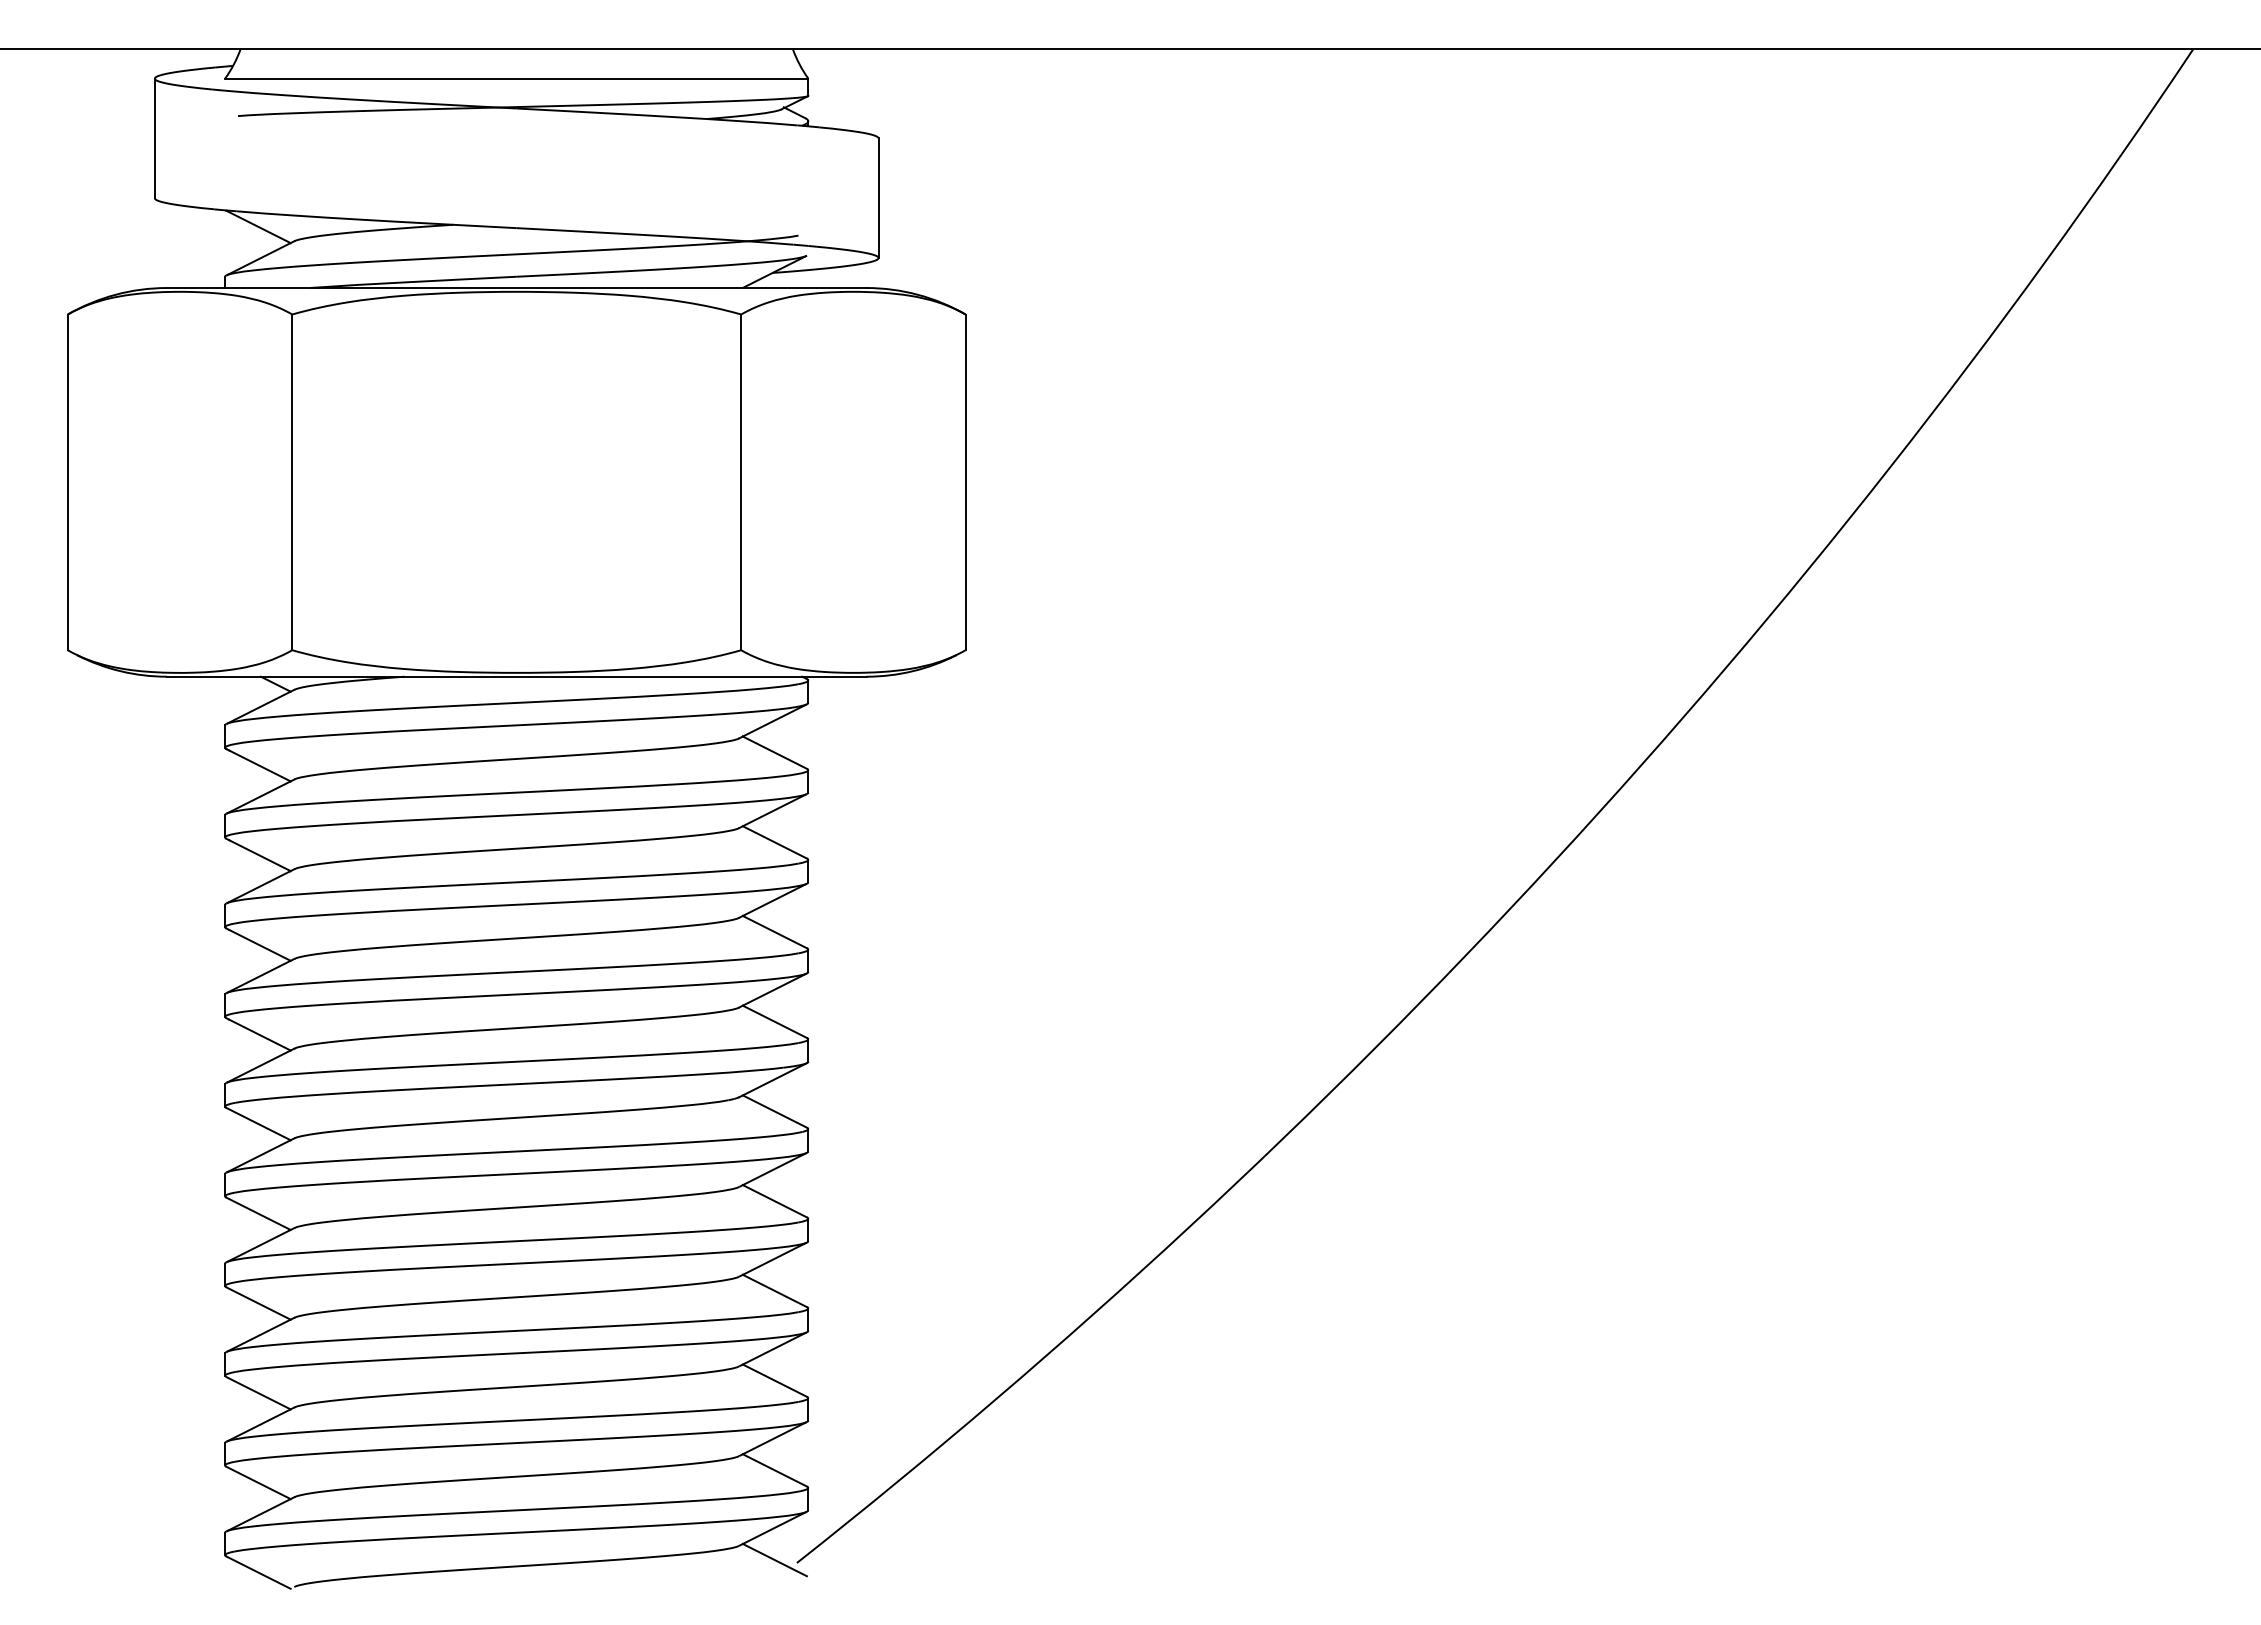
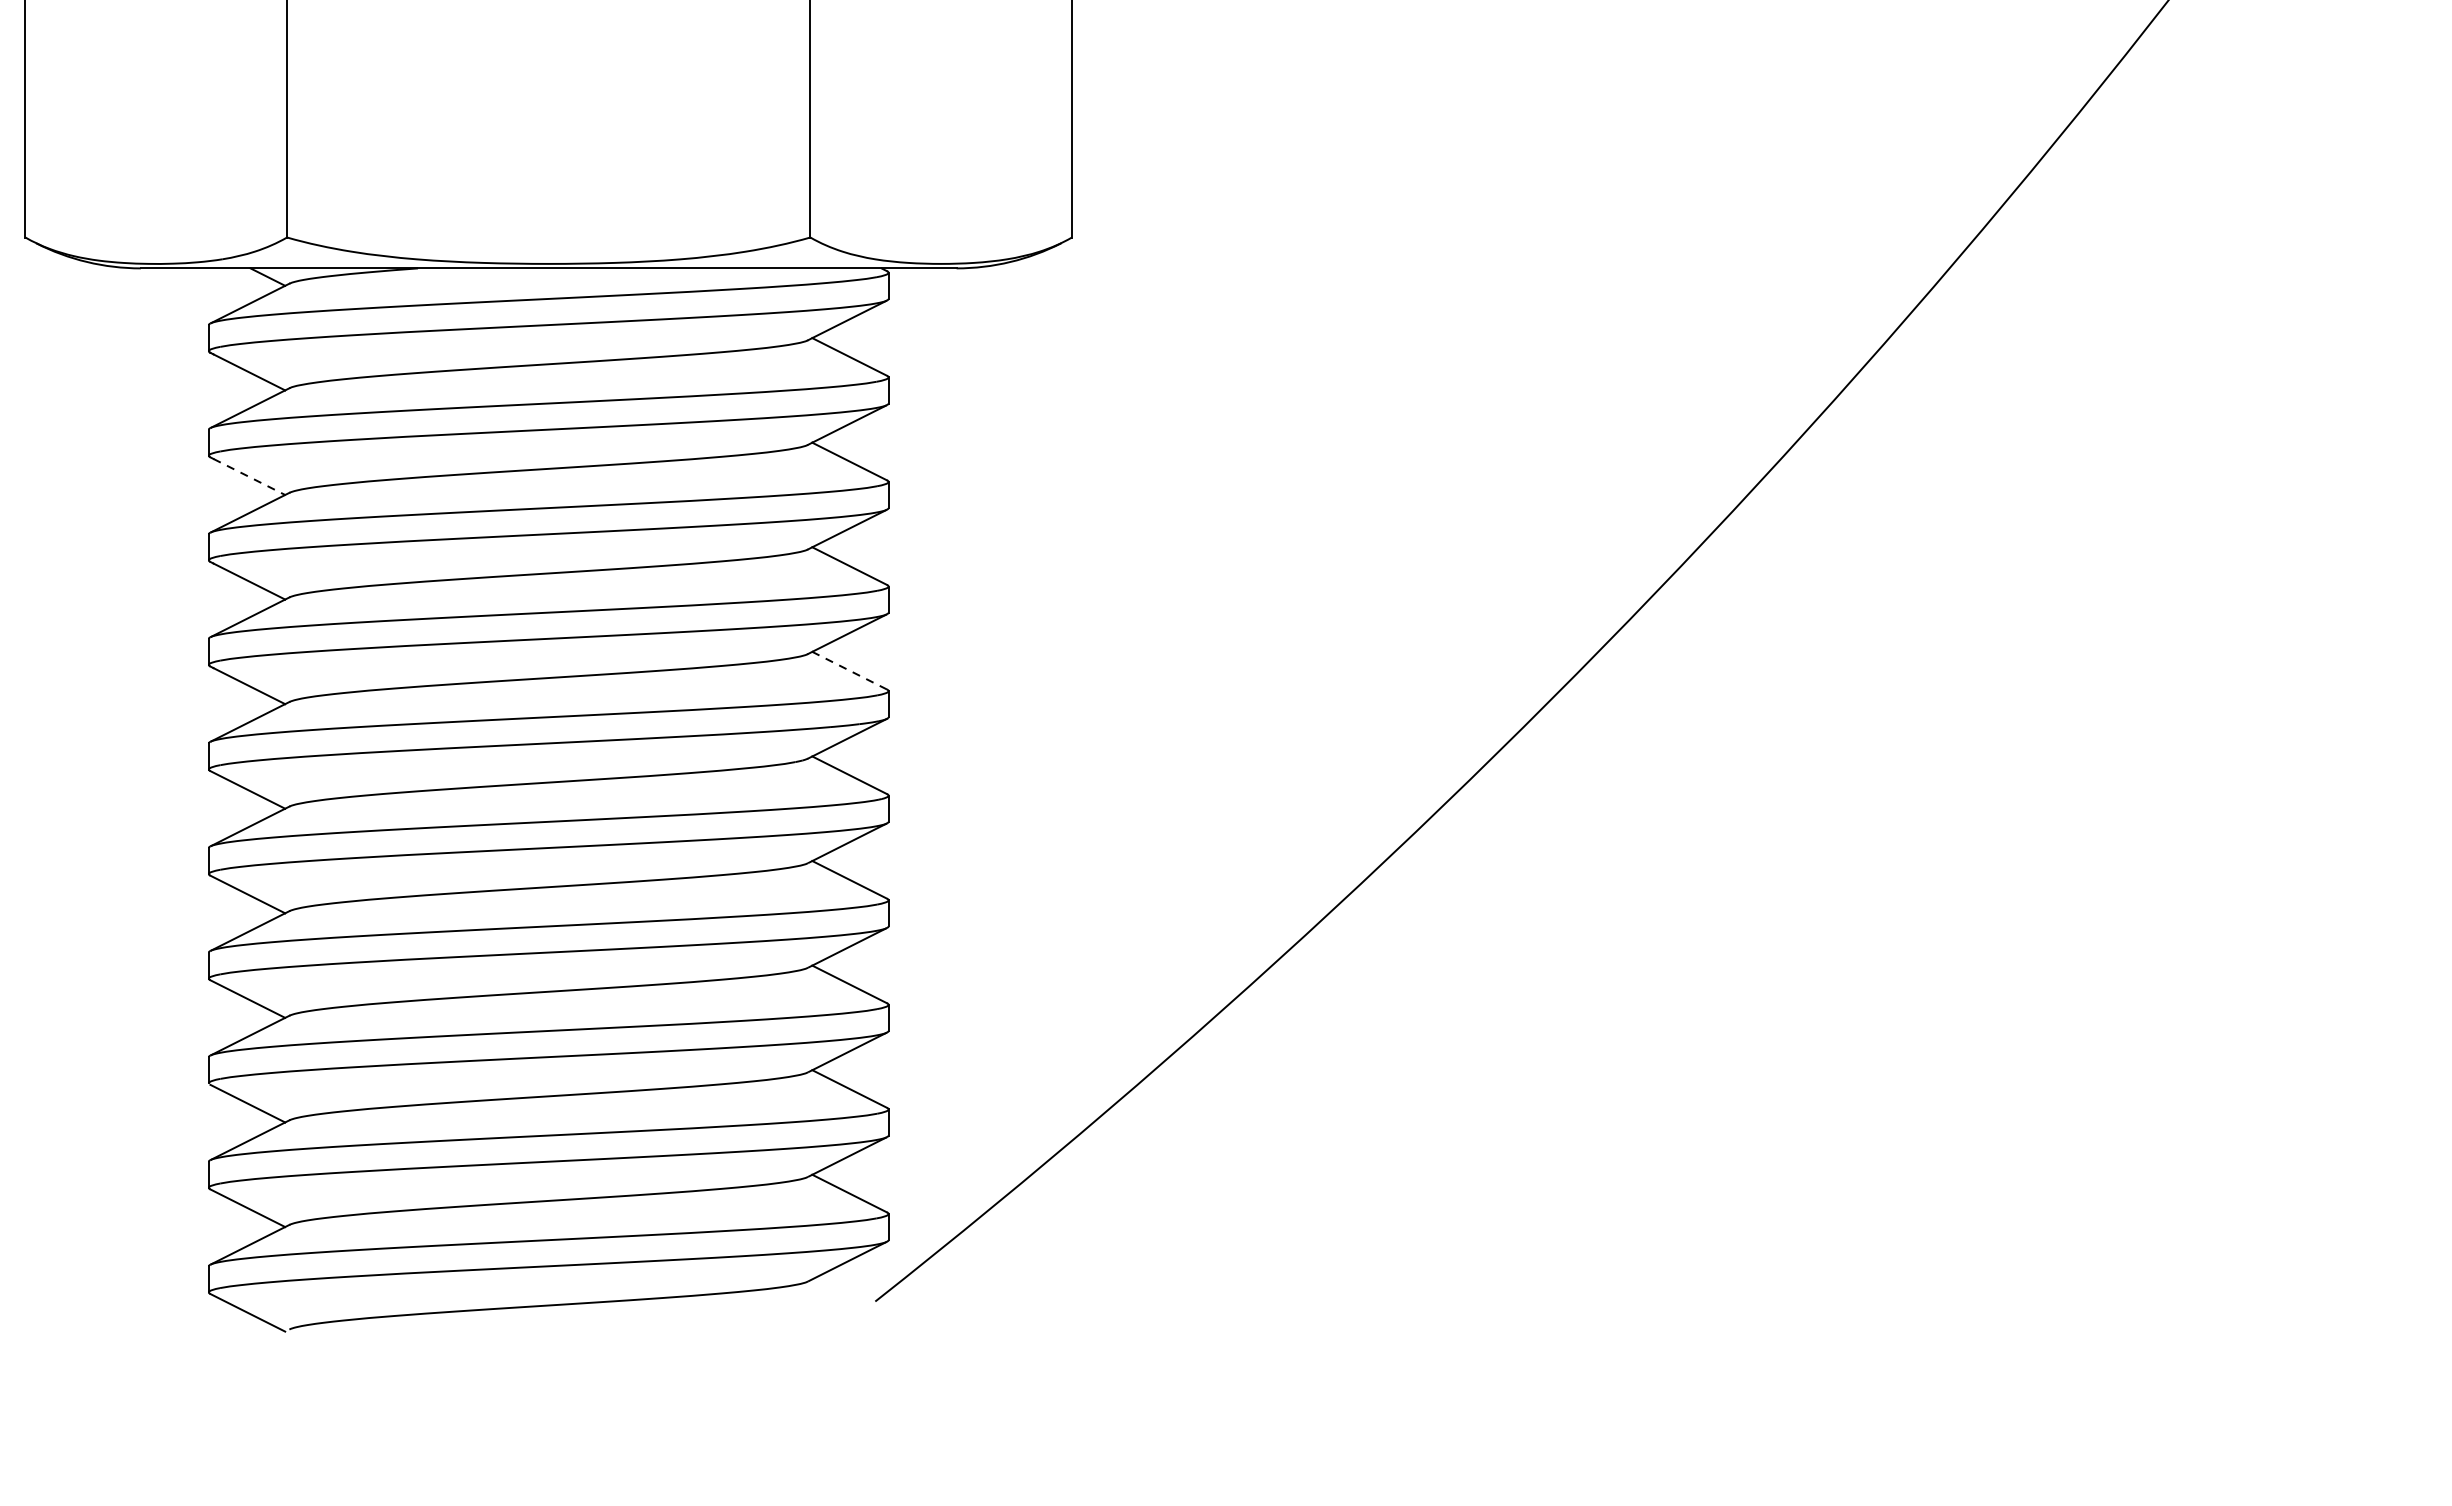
line: (260, 855) -> (250, 476), solid -> dashed
line: (774, 1021) -> (849, 670), solid -> dashed
line: (774, 1559) -> (849, 1297), removed

